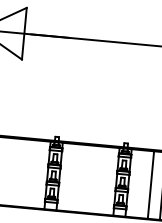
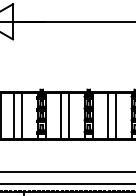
line: (13, 172) -> (14, 116), added
line: (25, 173) -> (22, 116), added
line: (82, 179) -> (61, 116), added
line: (94, 180) -> (69, 116), added

